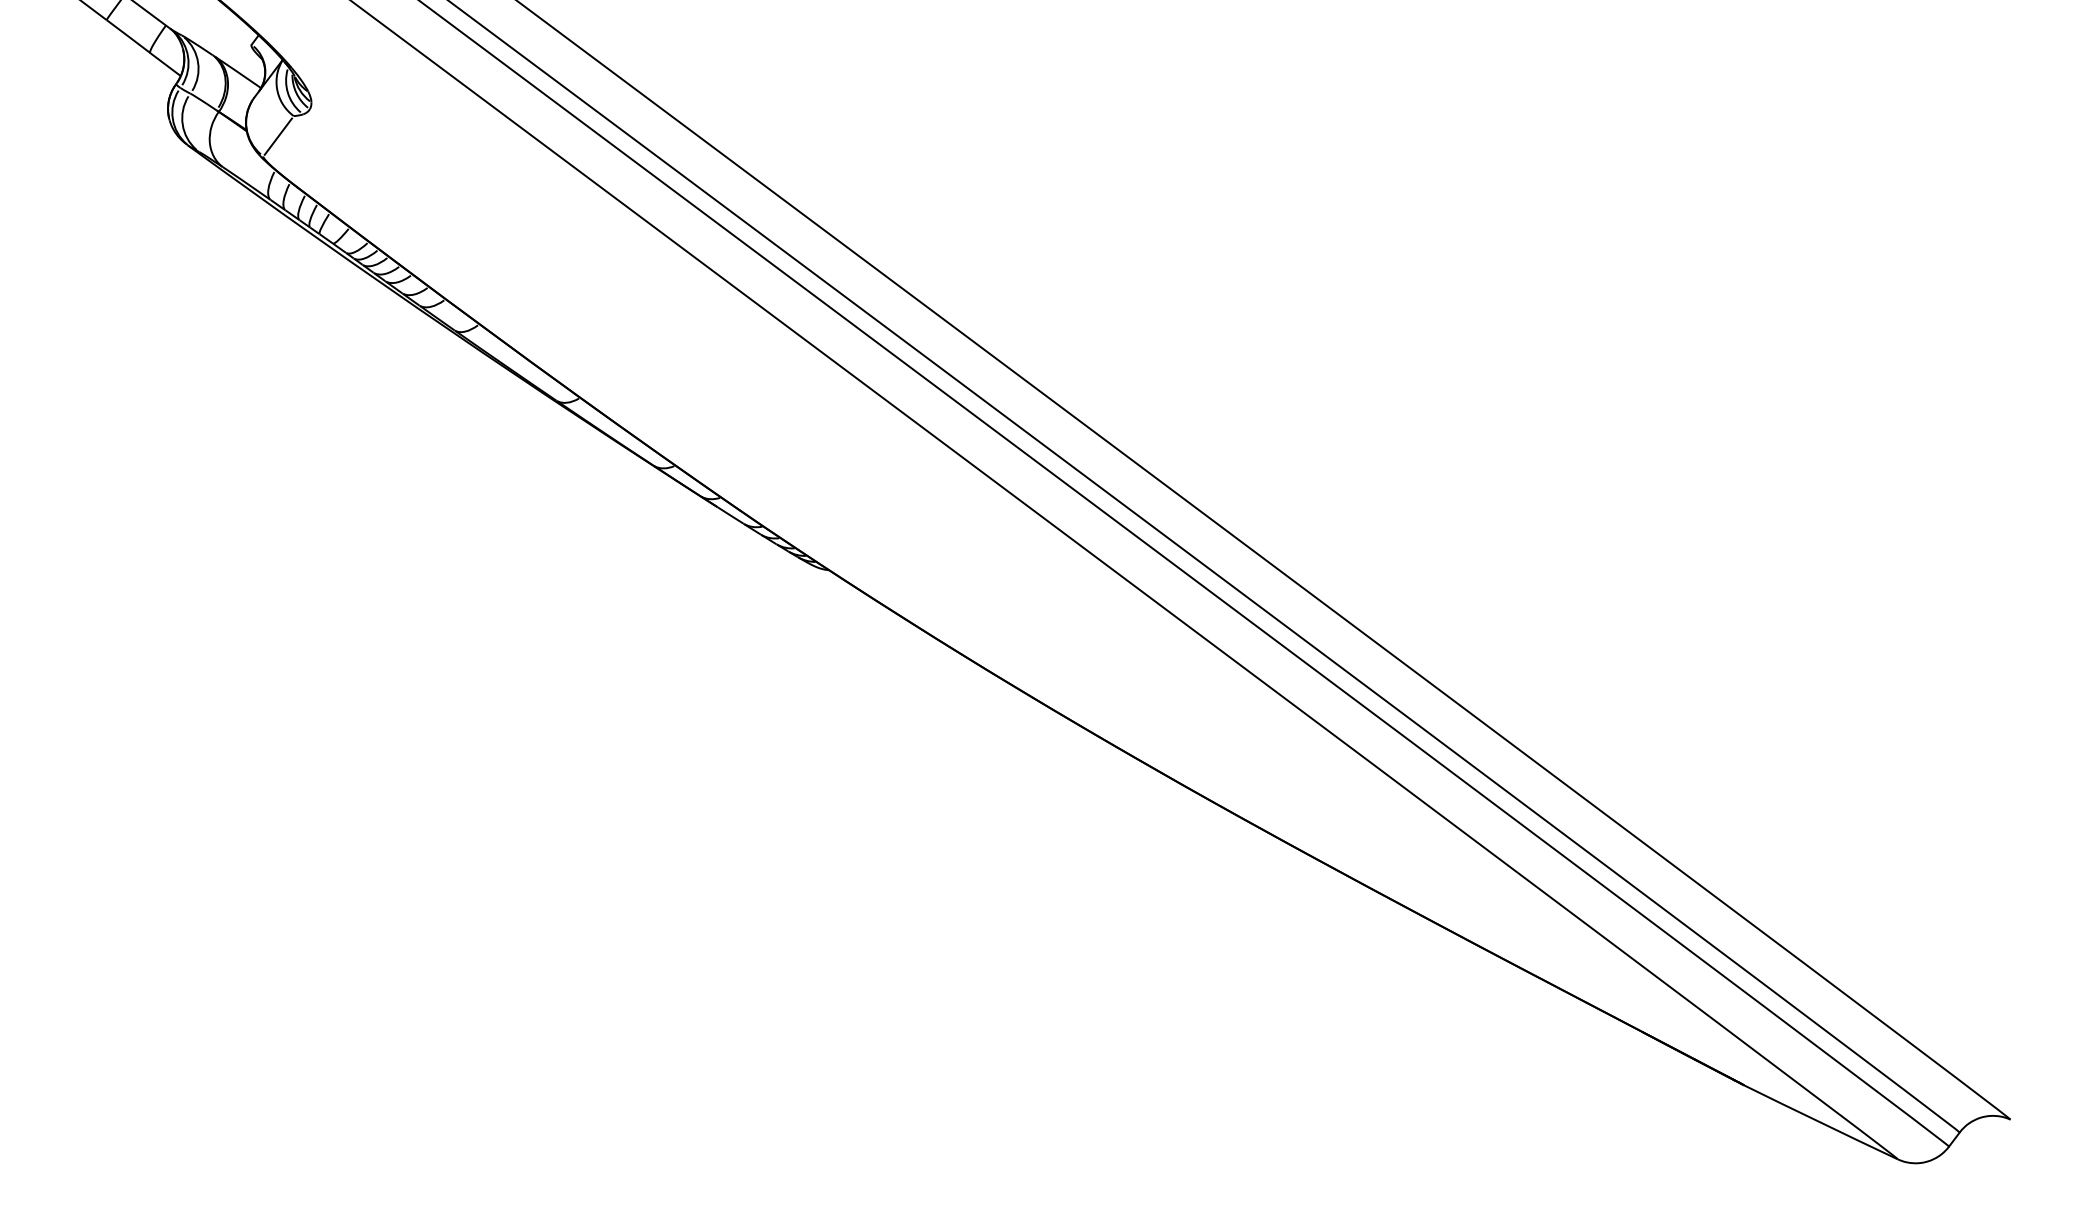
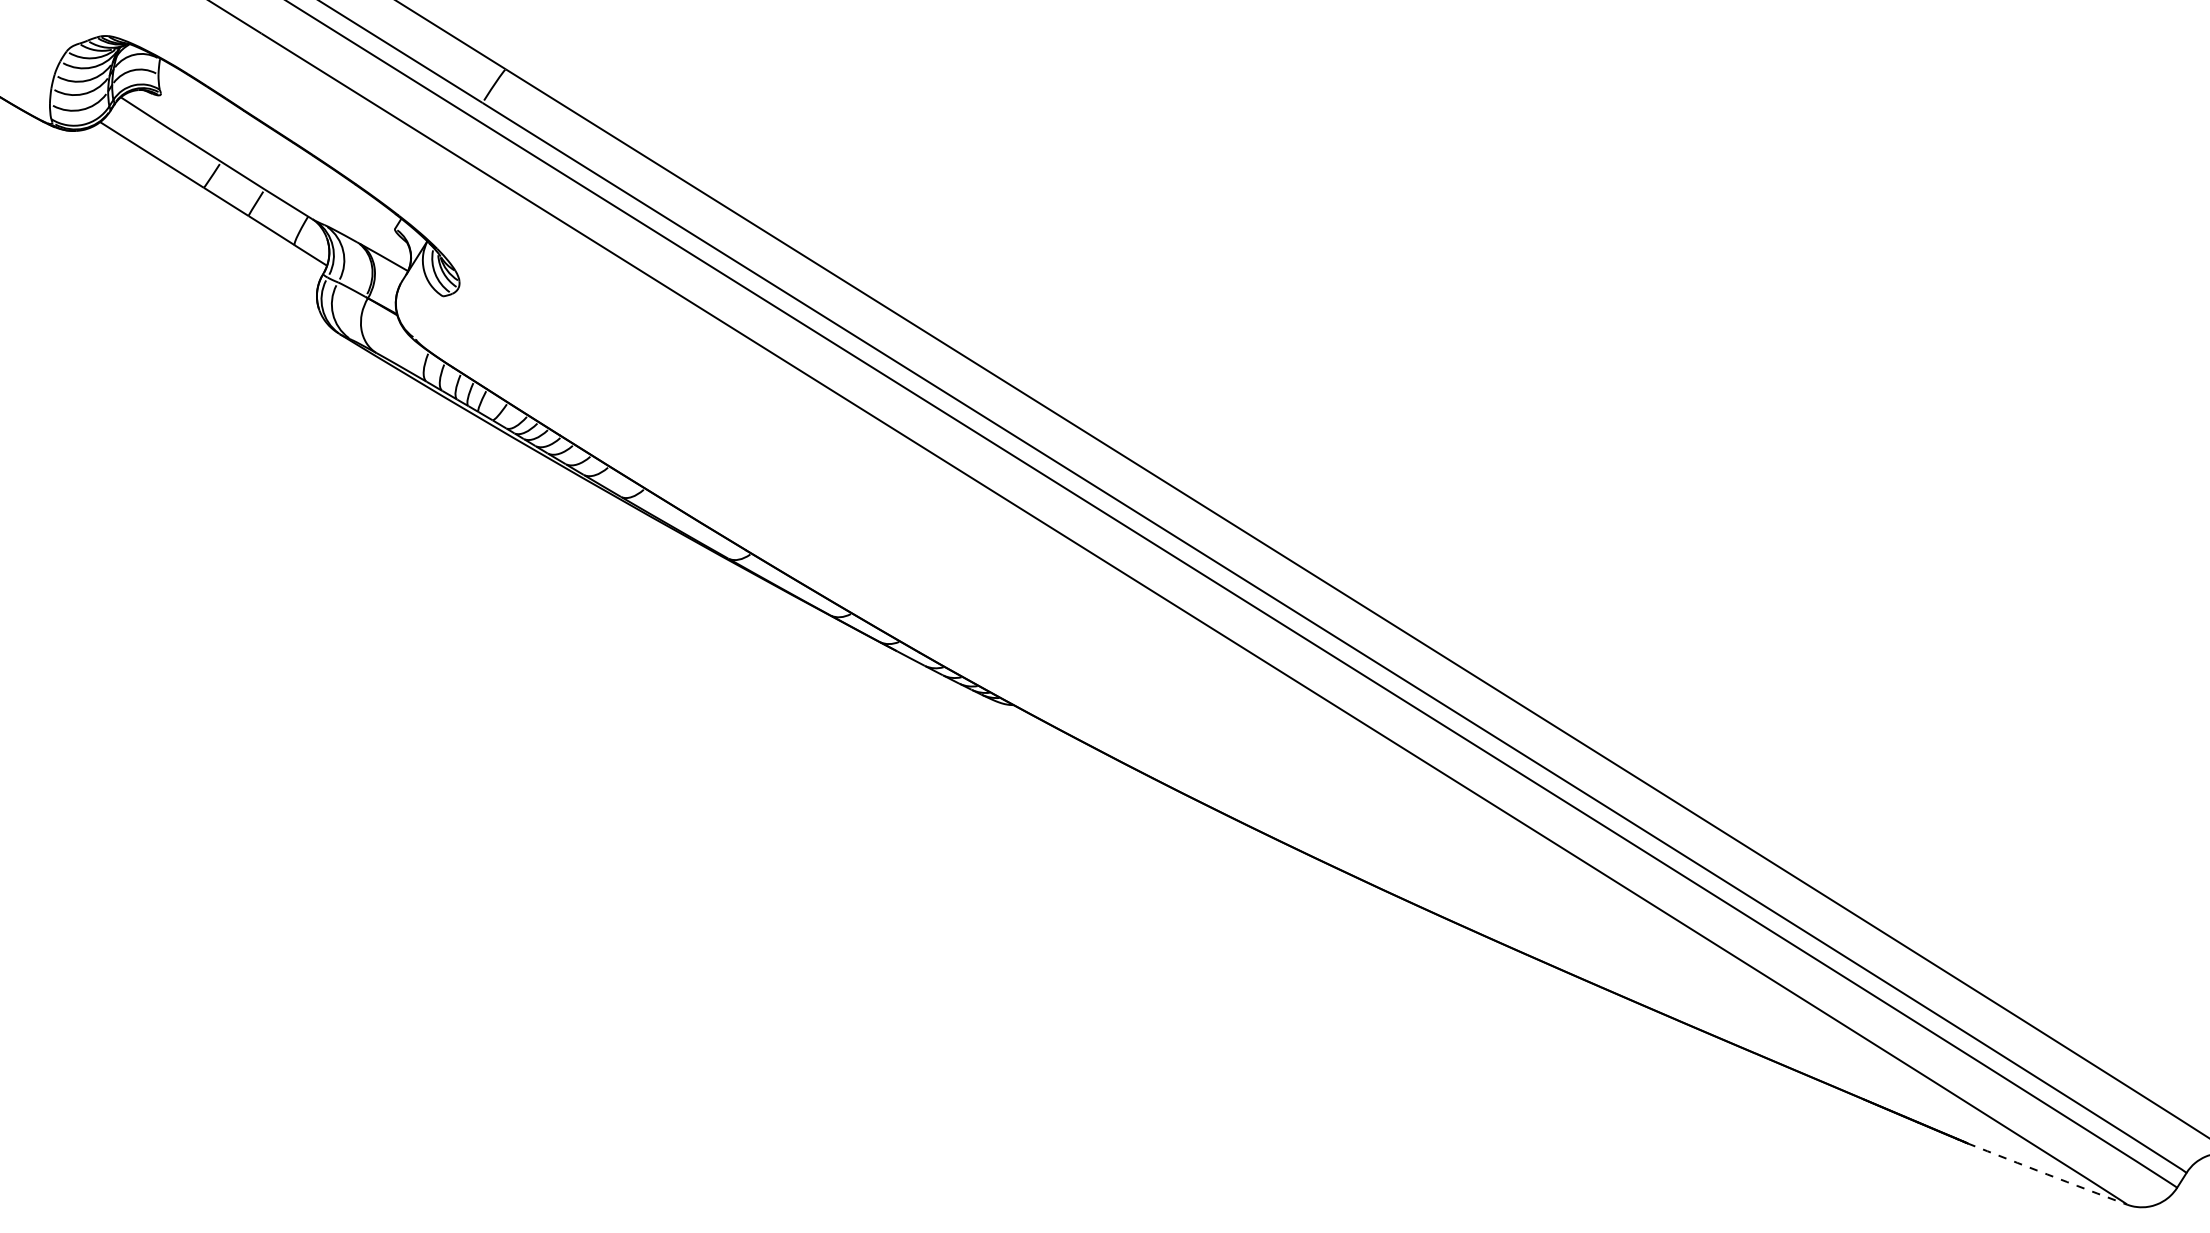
line: (278, 137) -> (429, 318), removed
arc: (1820, 1122) -> (2047, 1174), solid -> dashed

